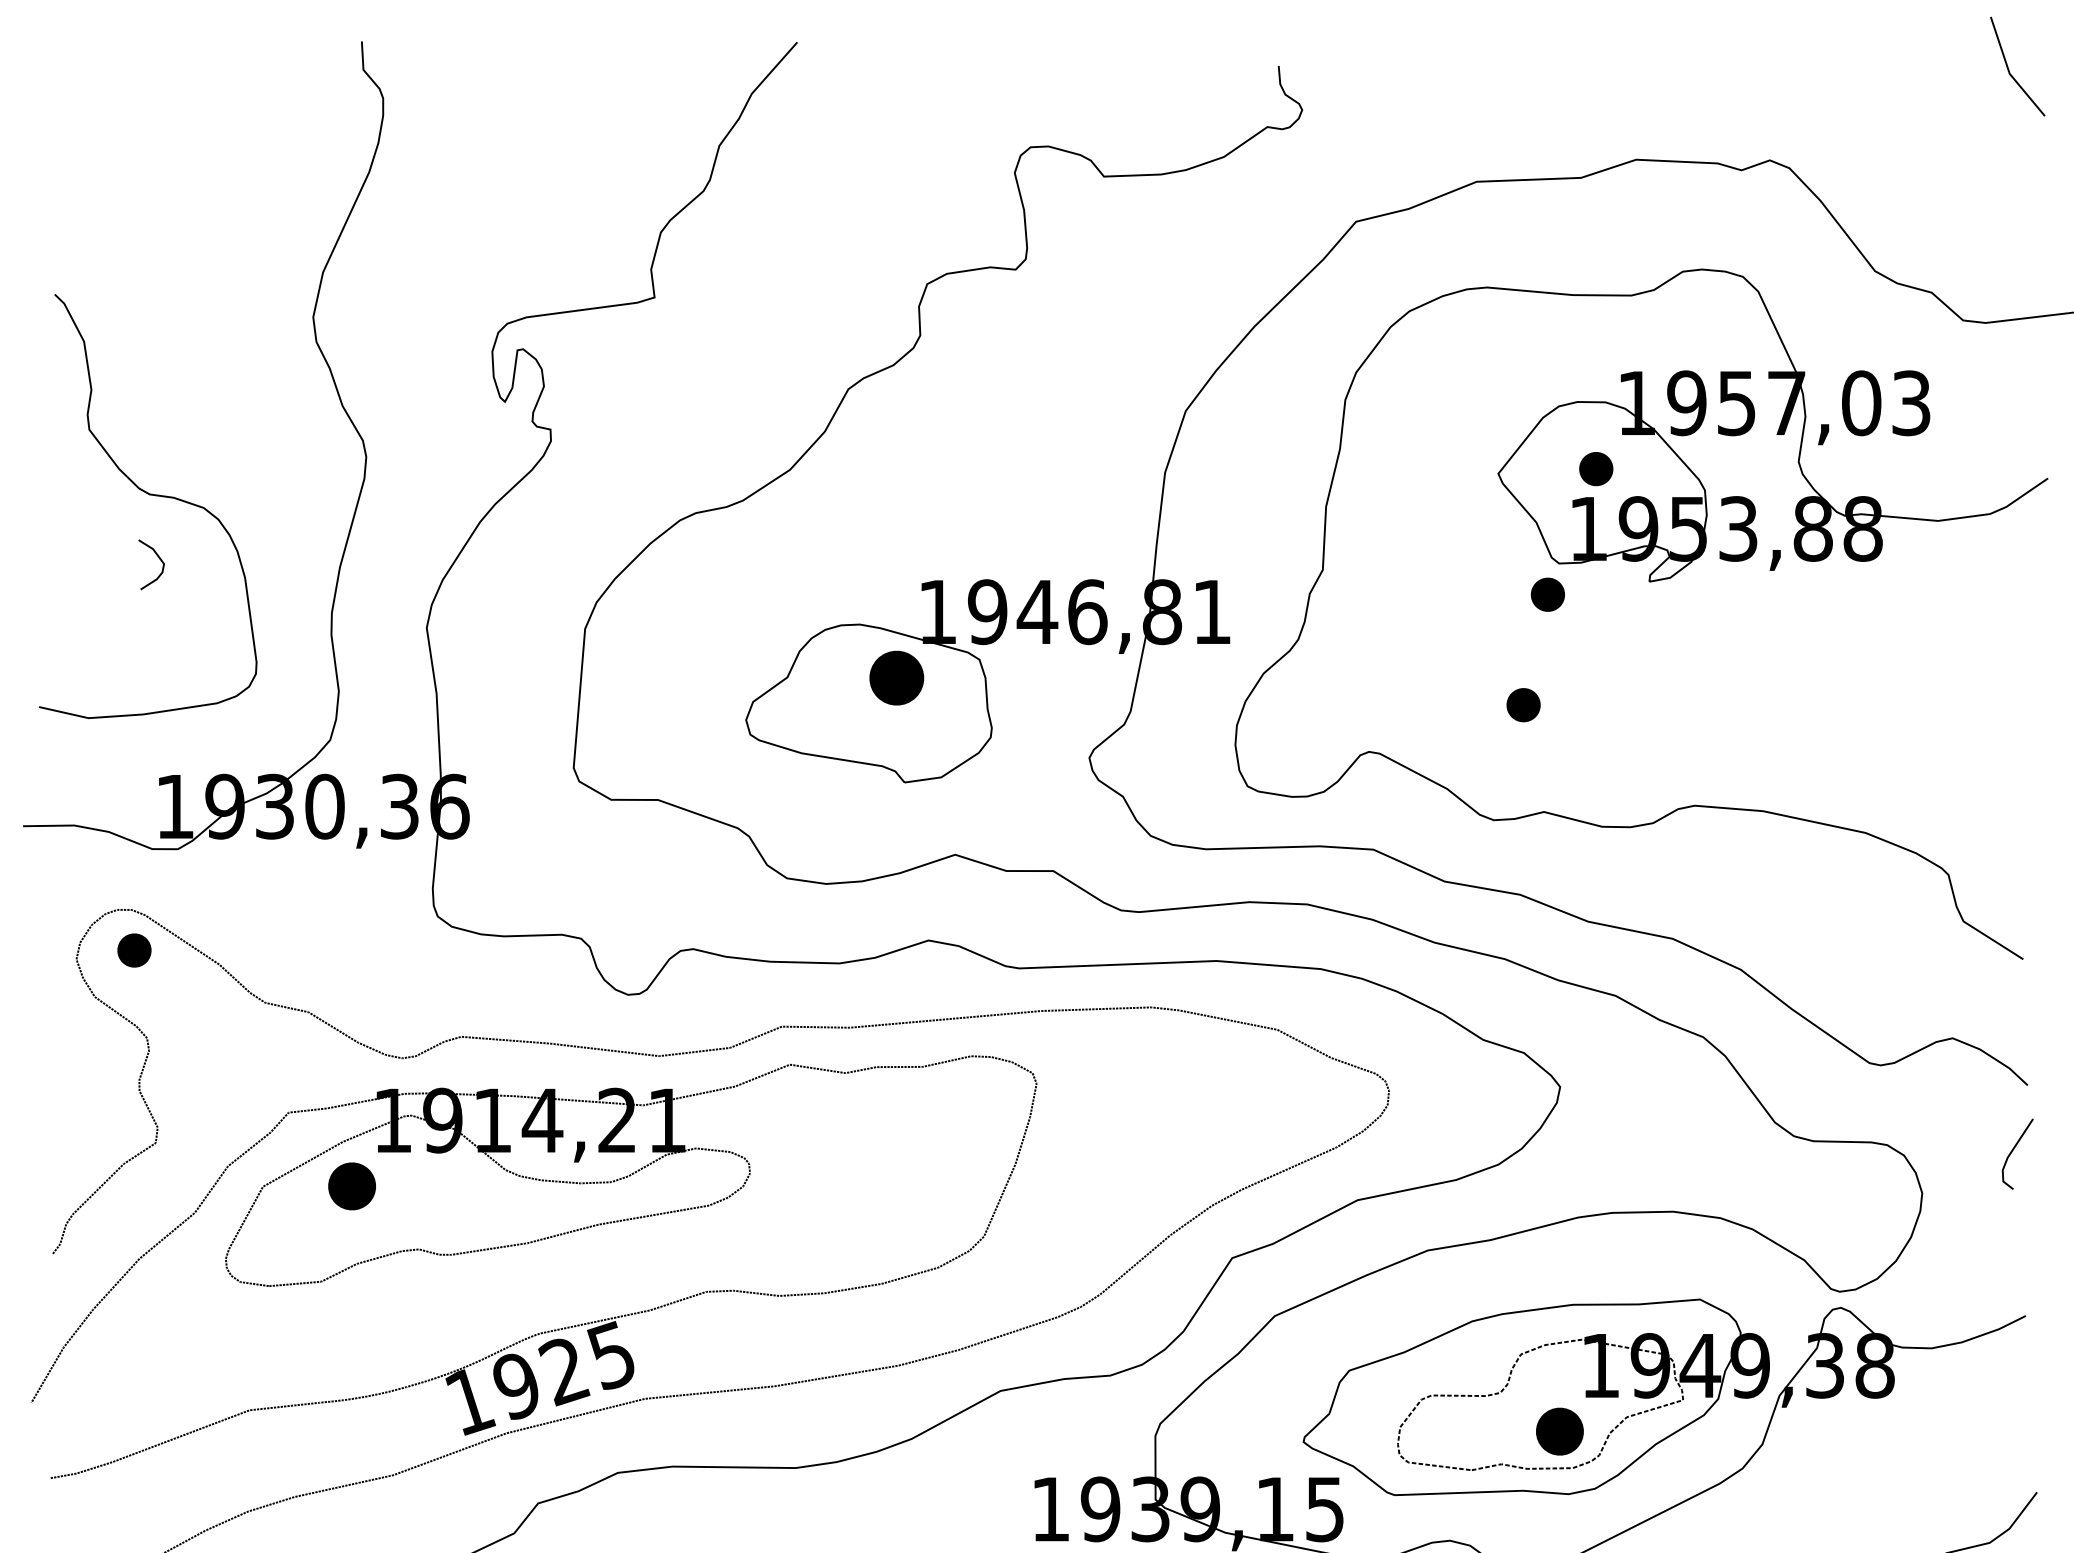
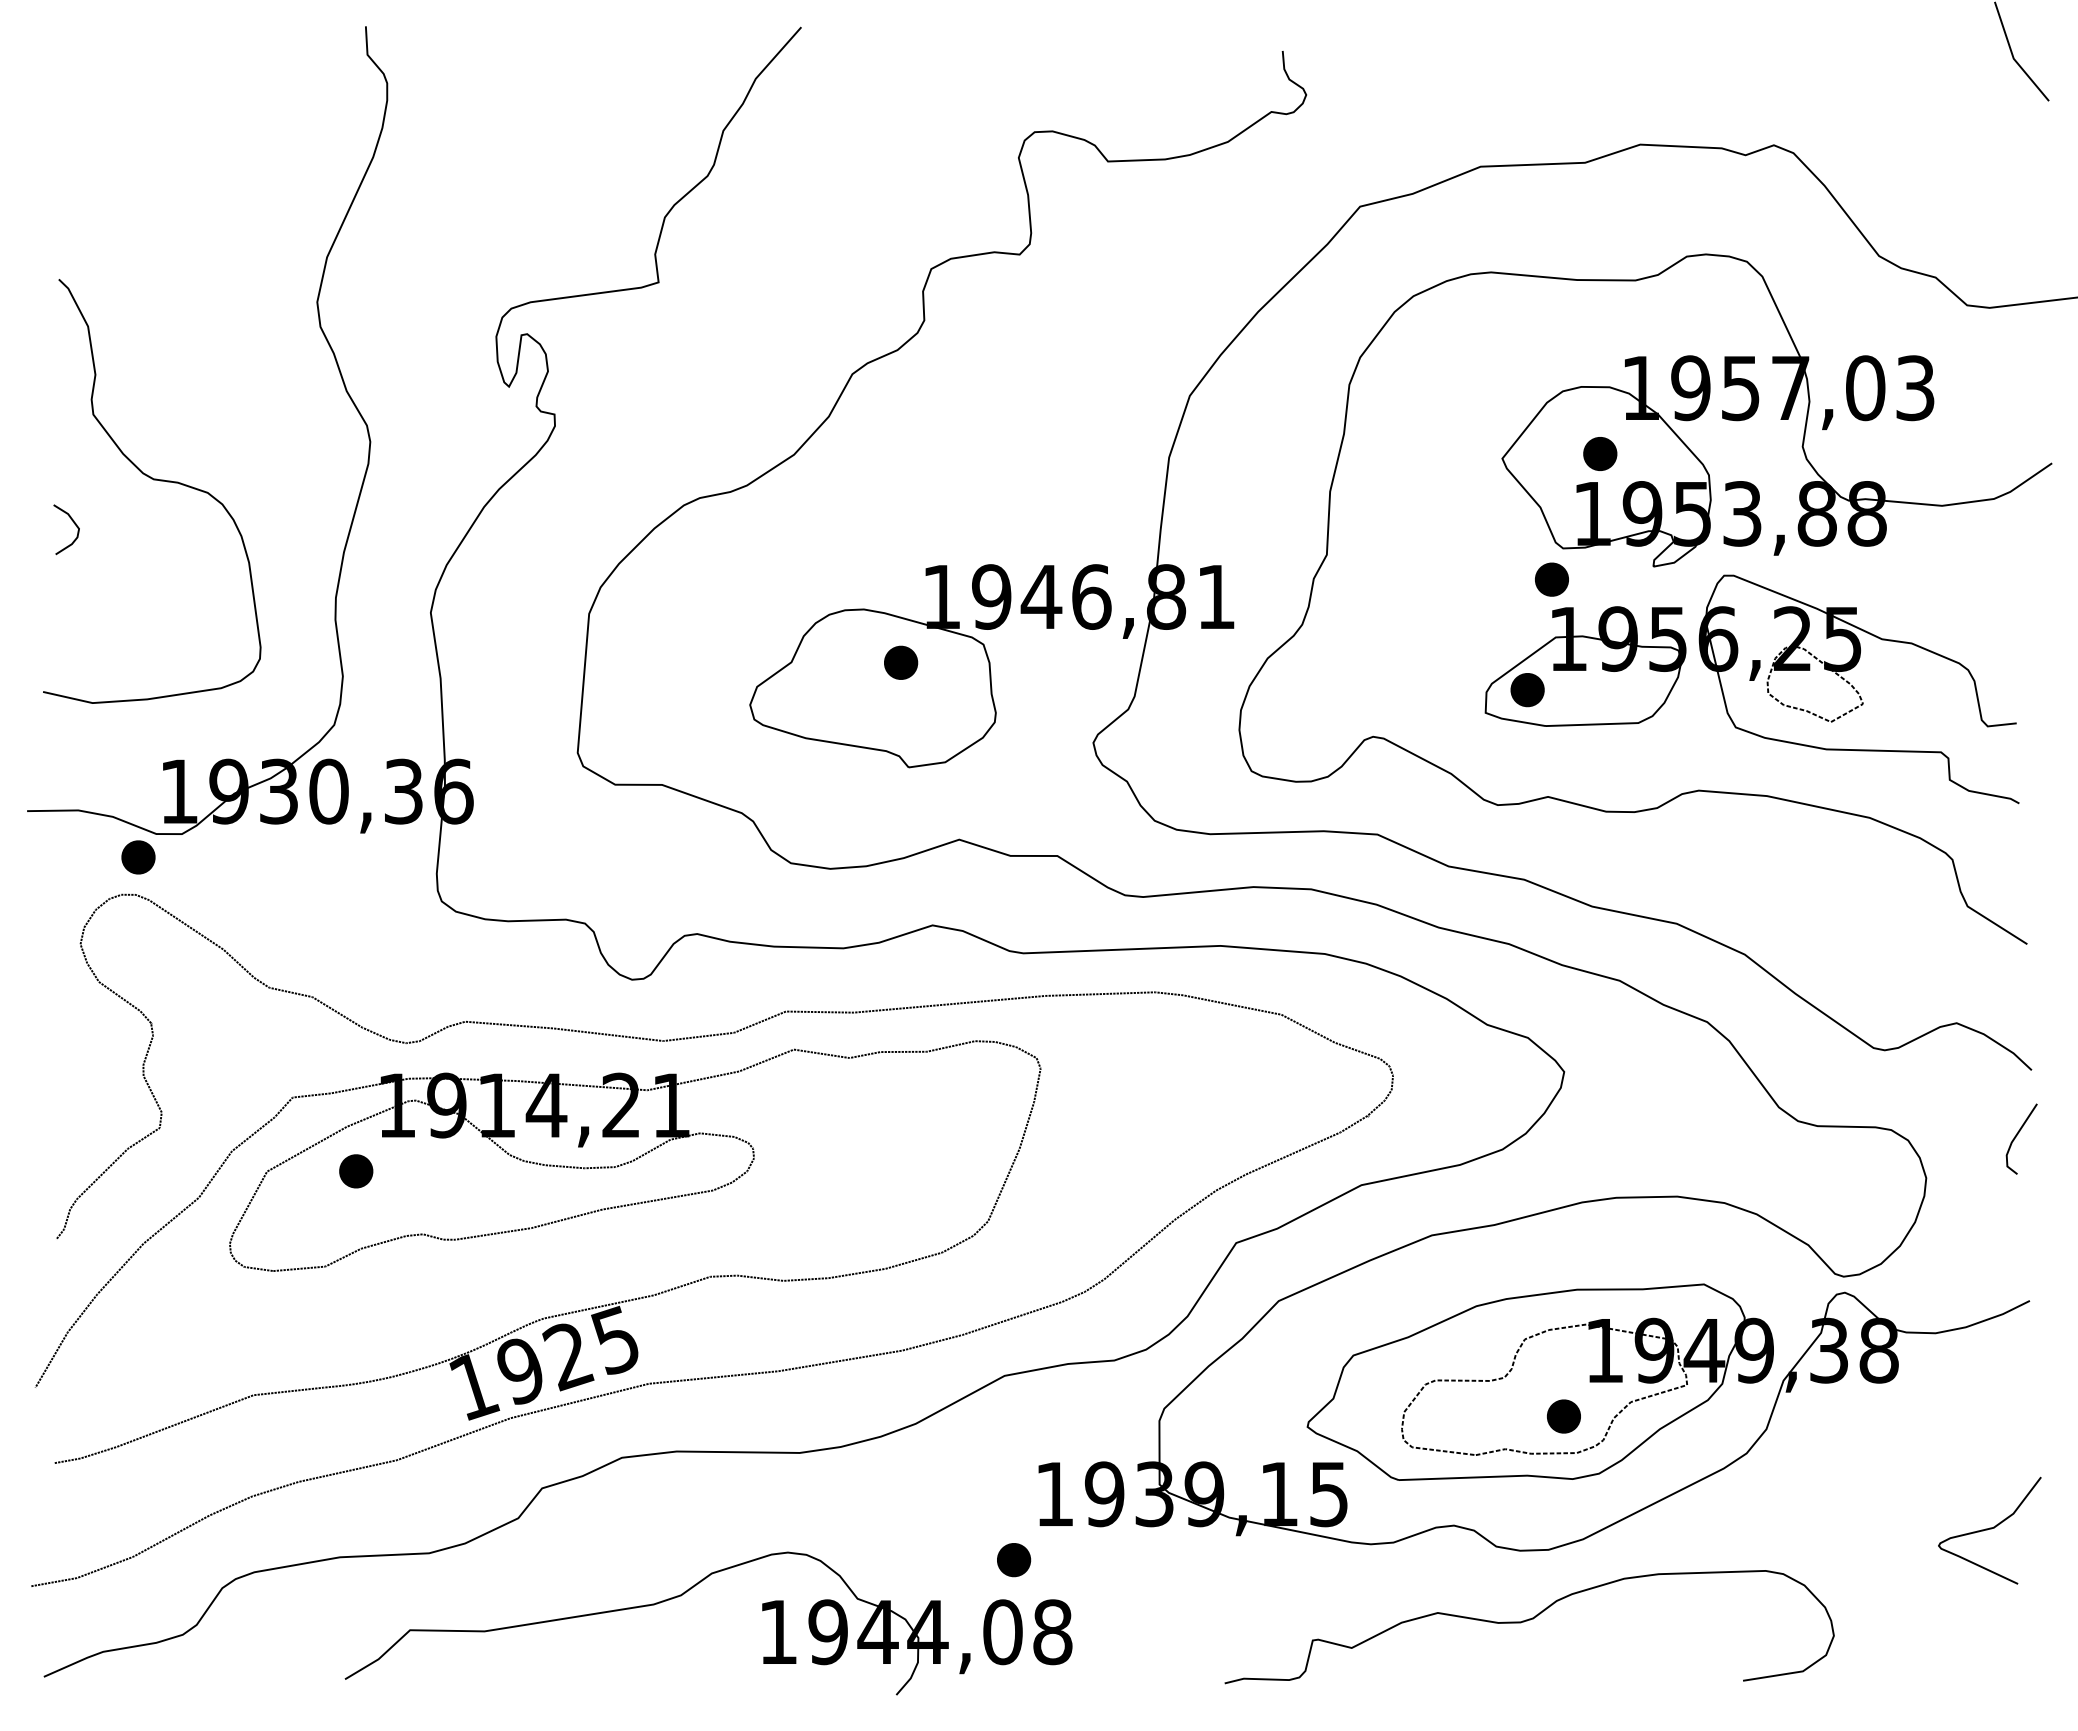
part: (158, 558) -> (73, 523), moved
part: (897, 677) -> (901, 662), size x0.62
part: (1747, 695) -> (1751, 680), added
part: (134, 950) -> (138, 857), moved
part: (352, 1186) -> (356, 1171), size x0.71
part: (1559, 1431) -> (1563, 1416), size x0.71

